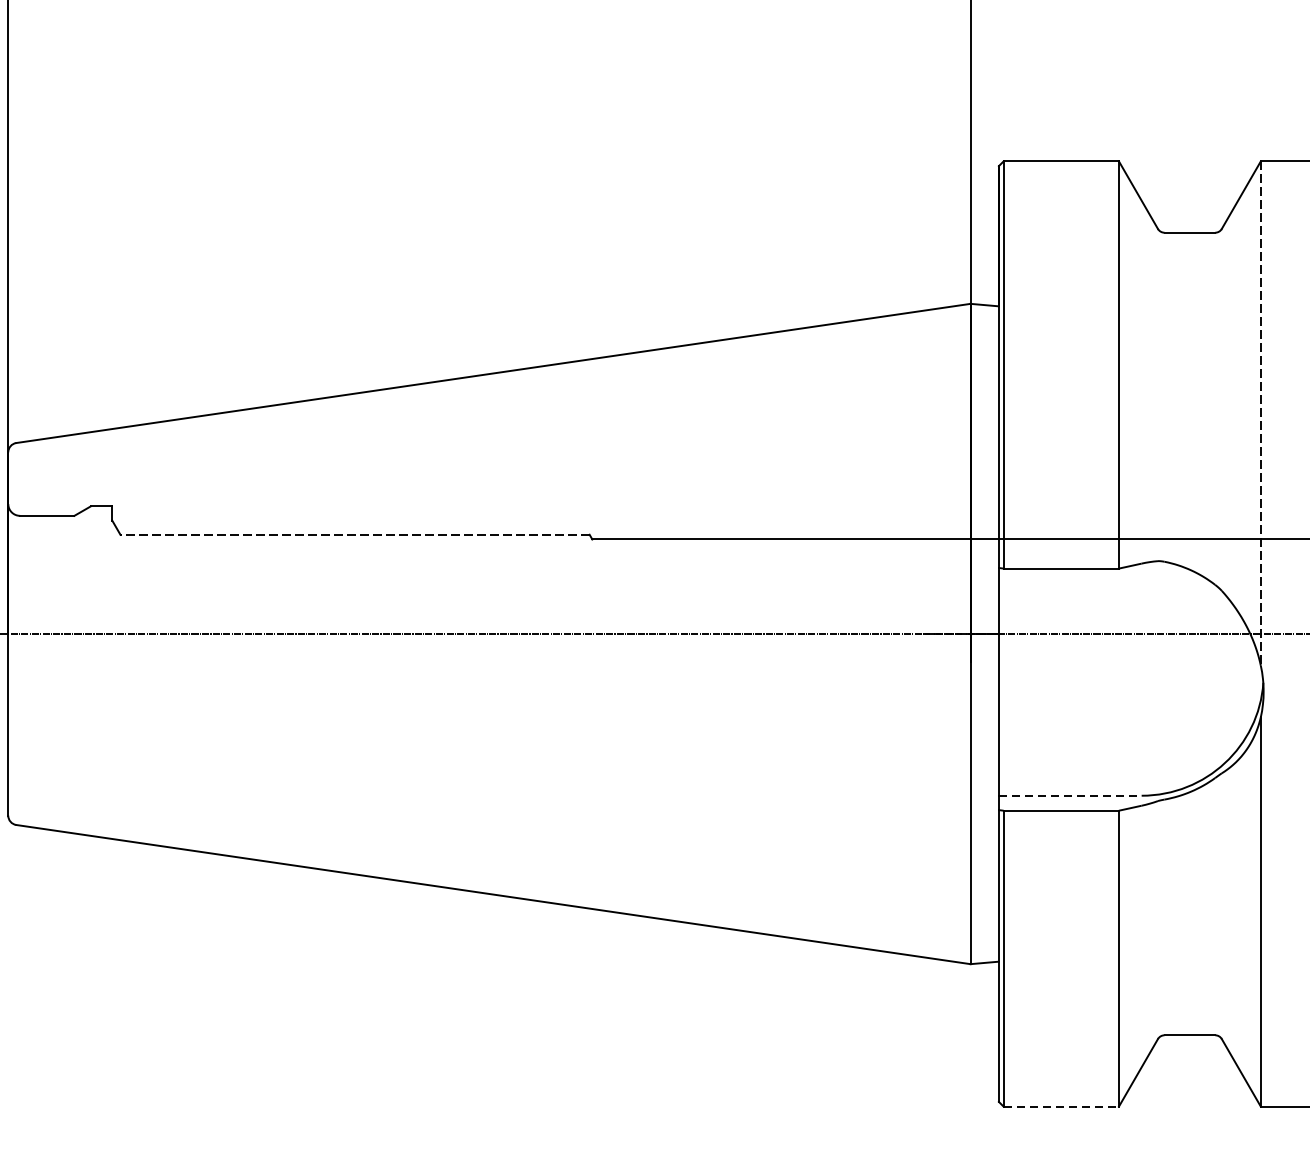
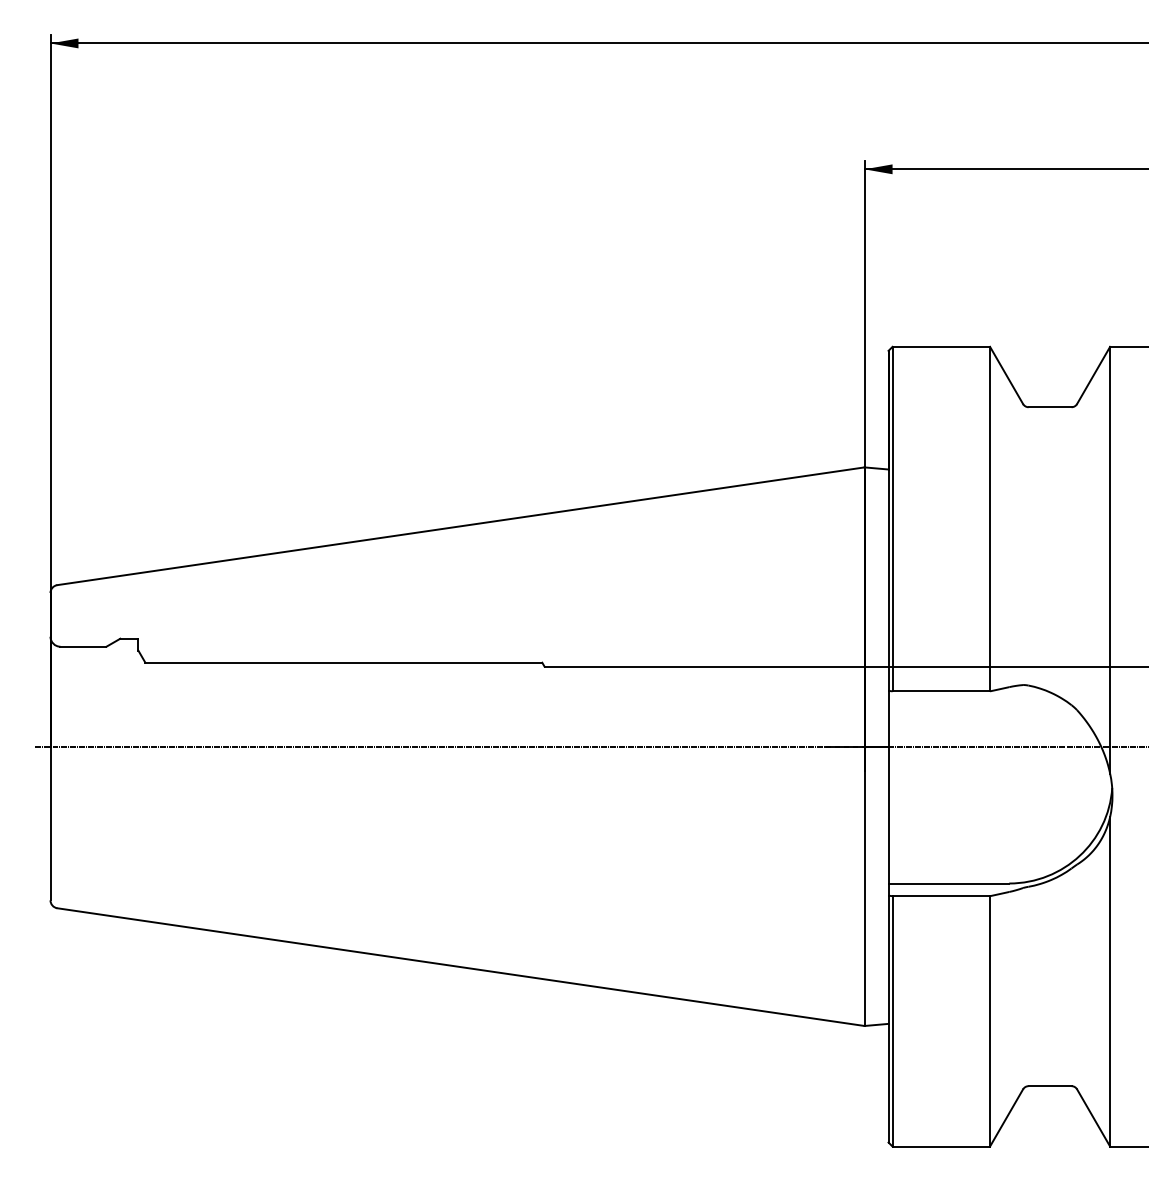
line: (1261, 413) -> (1110, 560), dashed -> solid
line: (354, 534) -> (343, 662), dashed -> solid
line: (1070, 795) -> (949, 883), dashed -> solid
line: (1061, 1106) -> (941, 1146), dashed -> solid

